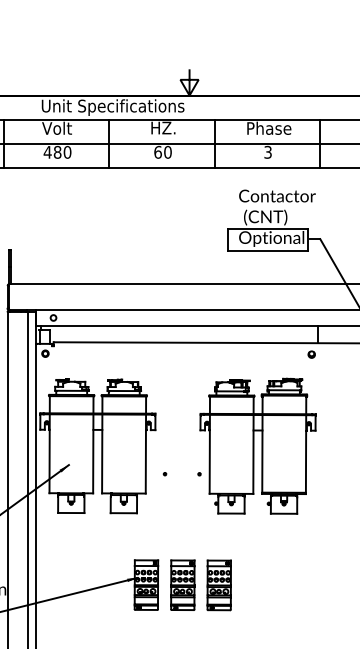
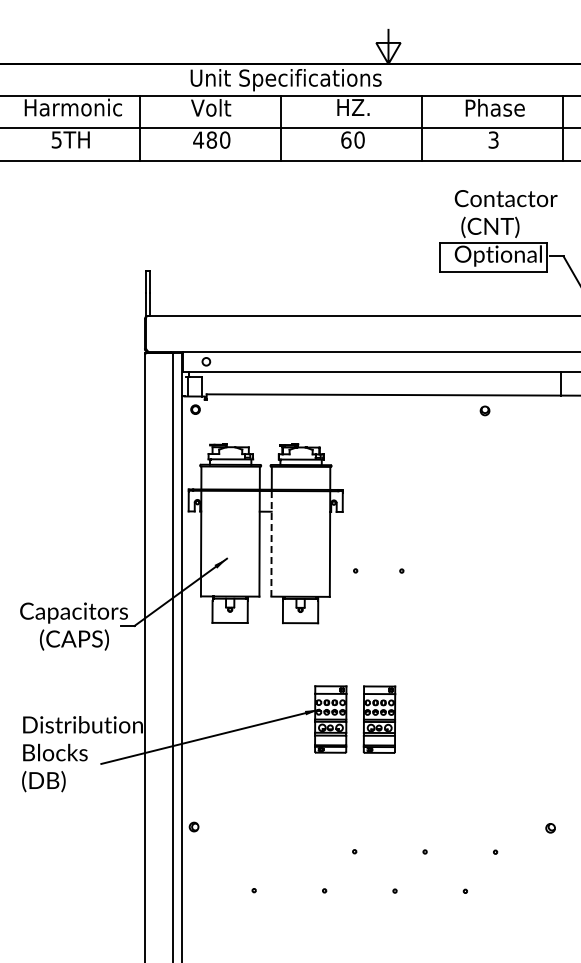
part: (311, 354) -> (484, 410), moved
part: (258, 446) -> (480, 533), removed
line: (102, 453) -> (271, 543), solid -> dashed
part: (218, 585) -> (427, 719), removed

